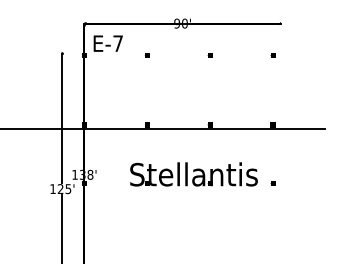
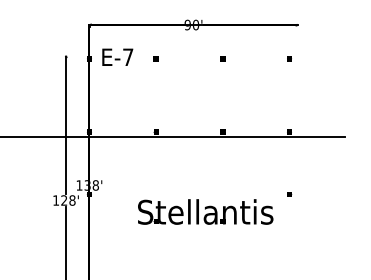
text: (108, 42) -> (117, 56), moved
part: (193, 173) -> (205, 211), moved
text: (68, 189) -> (72, 200), 125' -> 128'

